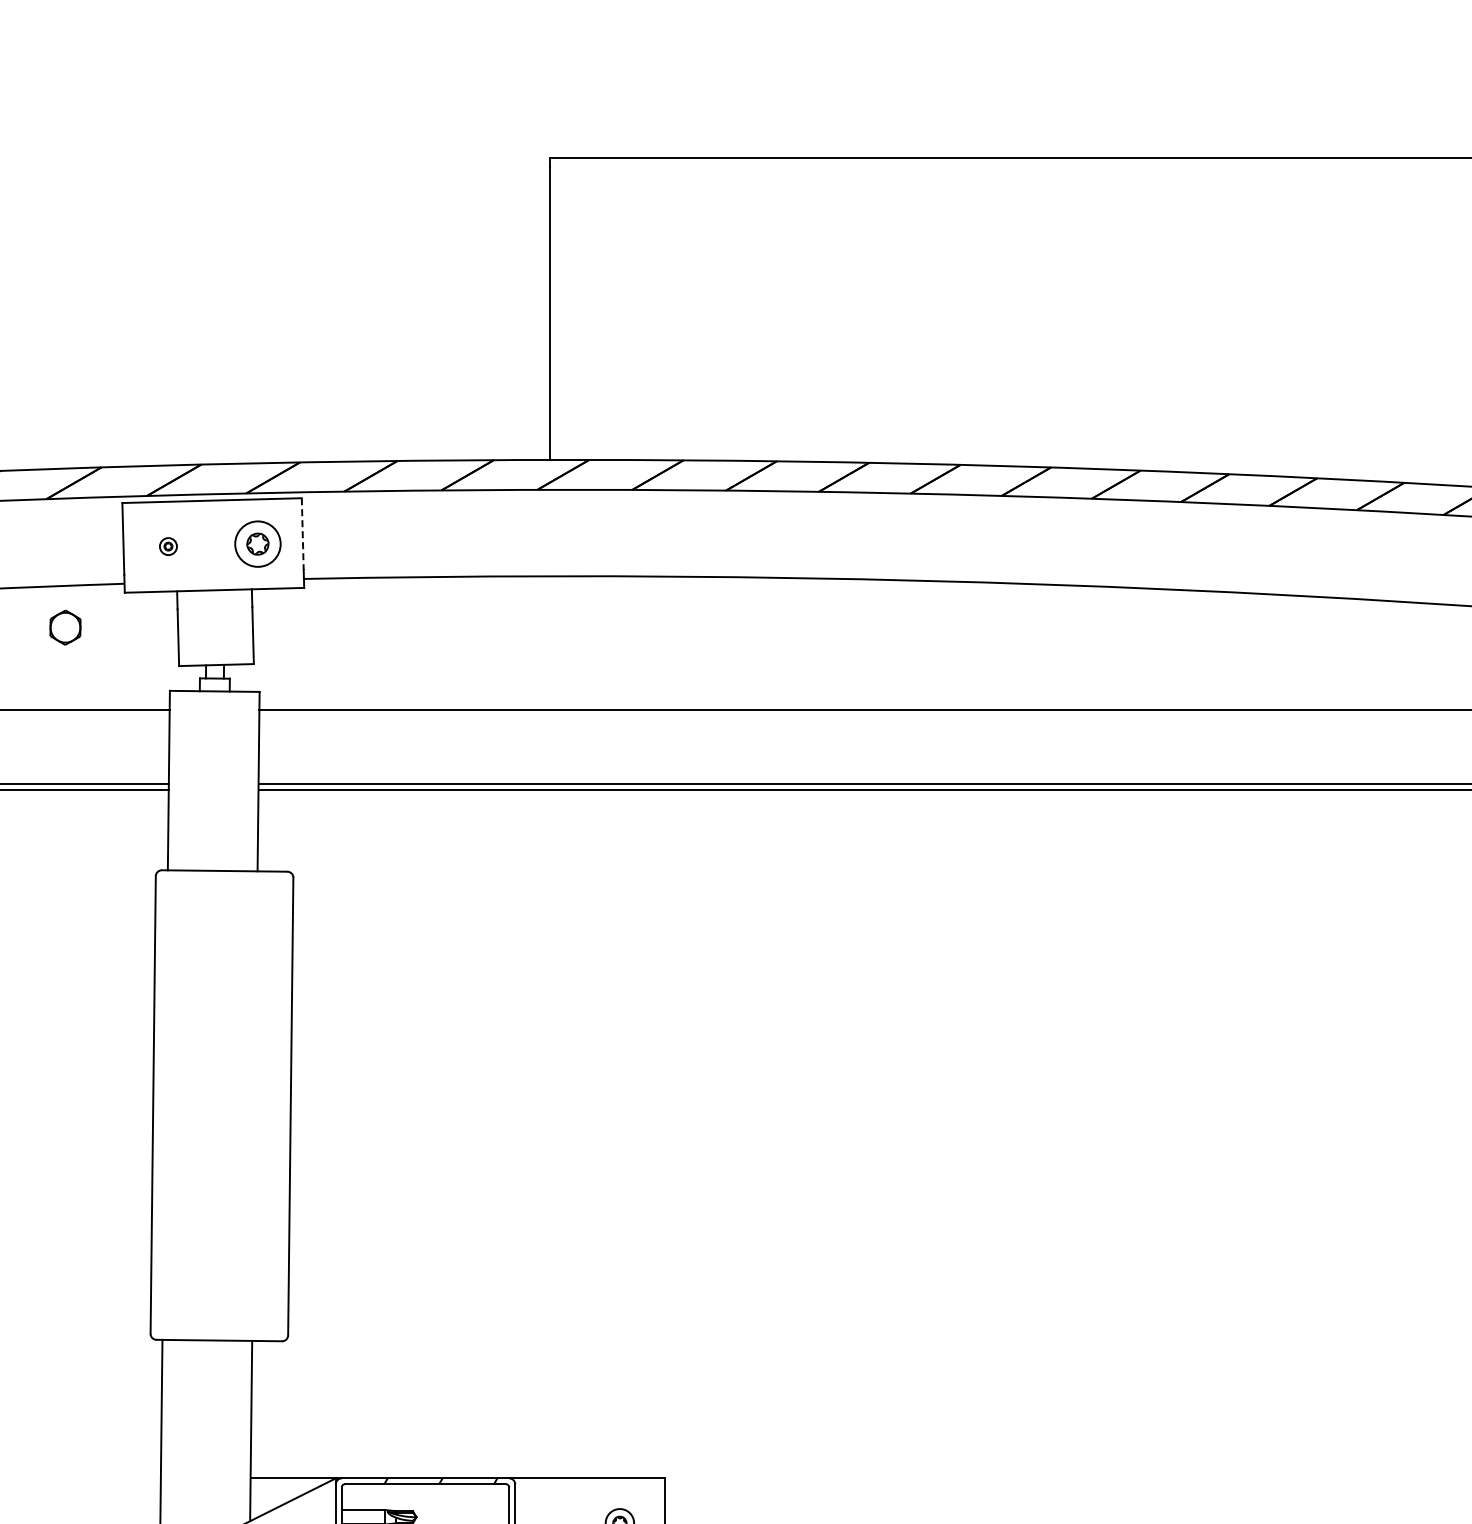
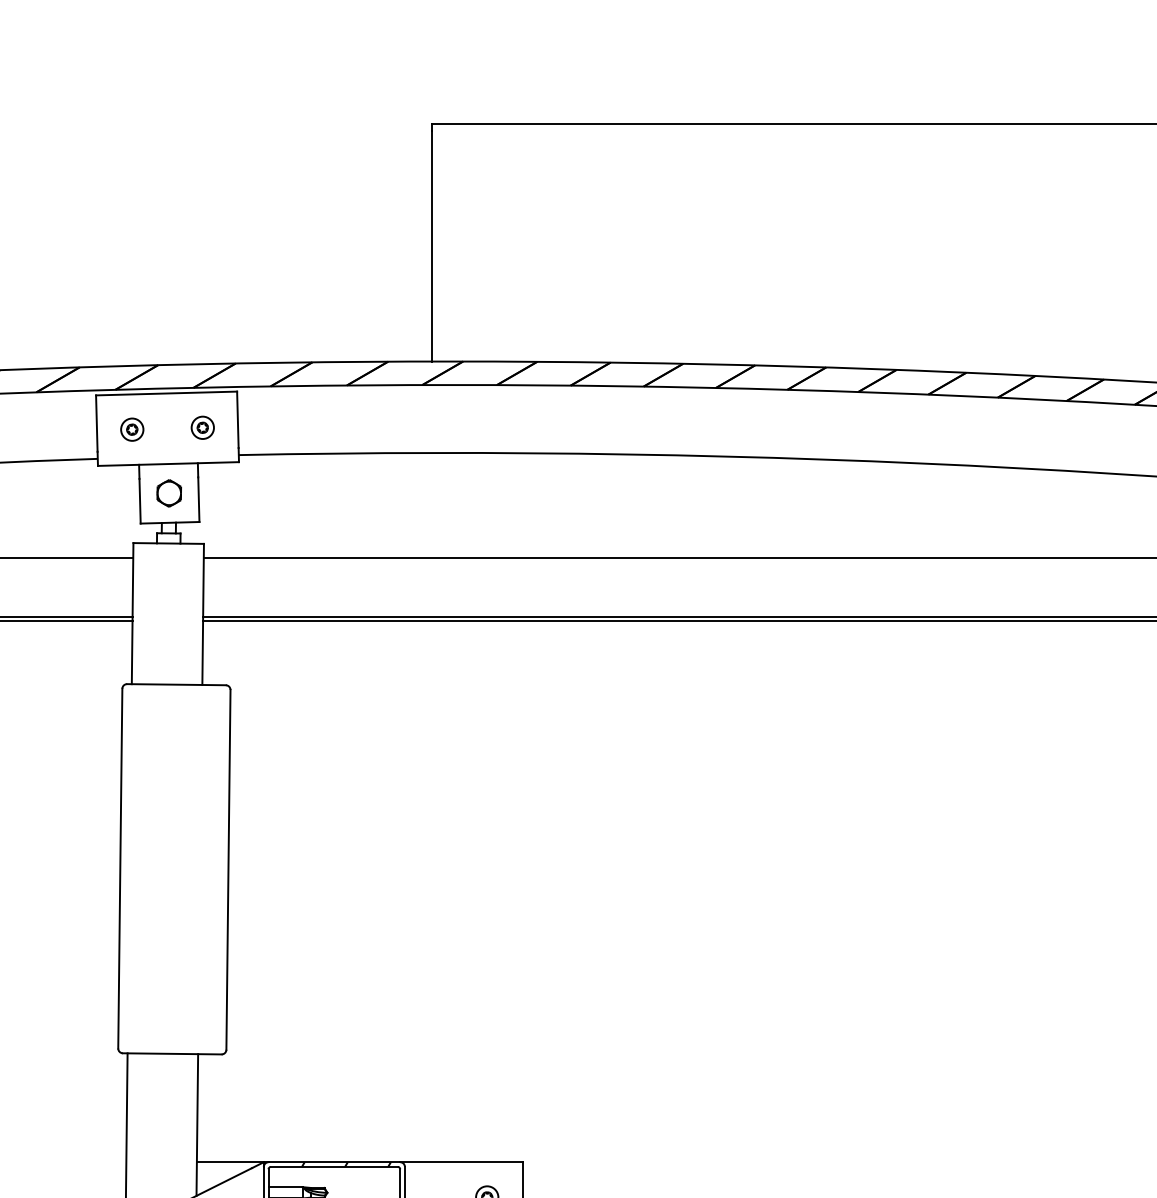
line: (302, 534) -> (237, 420), dashed -> solid
part: (258, 544) -> (203, 428), size x0.62
part: (168, 546) -> (132, 429), size x1.67
part: (65, 627) -> (169, 493), moved

